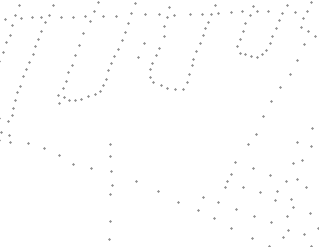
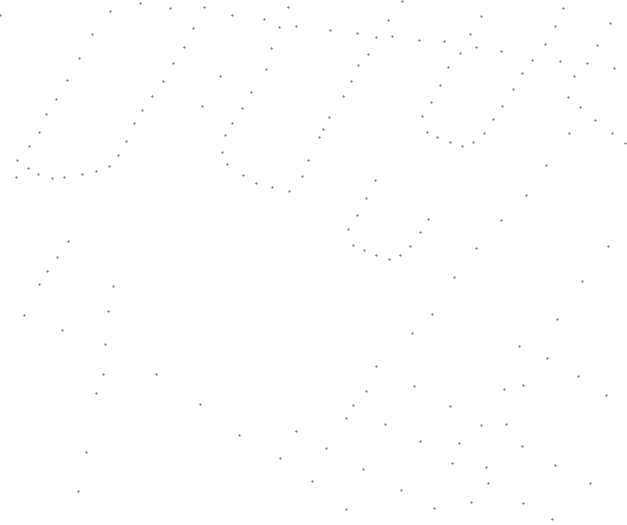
part: (194, 58) -> (325, 128), size x0.7
part: (216, 95) -> (360, 215), added
part: (82, 138) -> (54, 263), added

